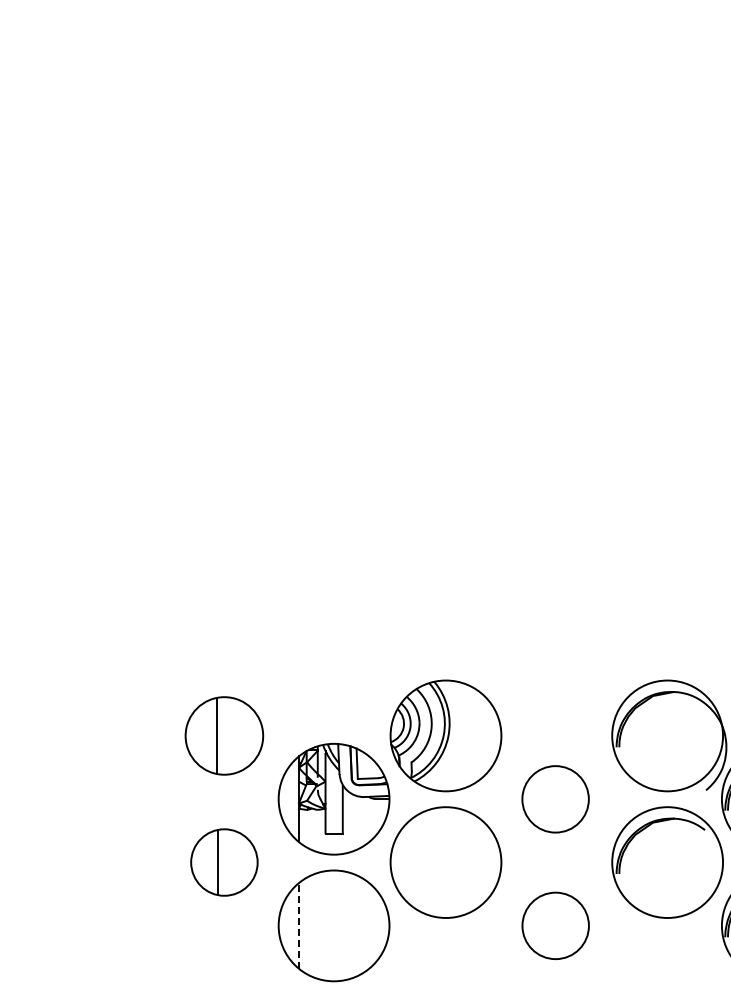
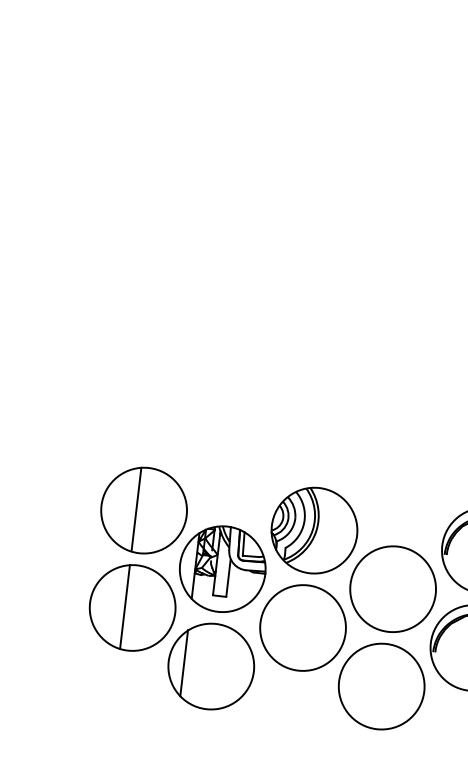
part: (224, 735) -> (144, 510), size x1.43
circle: (555, 799) -> (392, 589), size x1.67
part: (224, 862) -> (132, 607), size x1.67
line: (298, 925) -> (183, 663), dashed -> solid
circle: (555, 925) -> (381, 686), size x1.67

